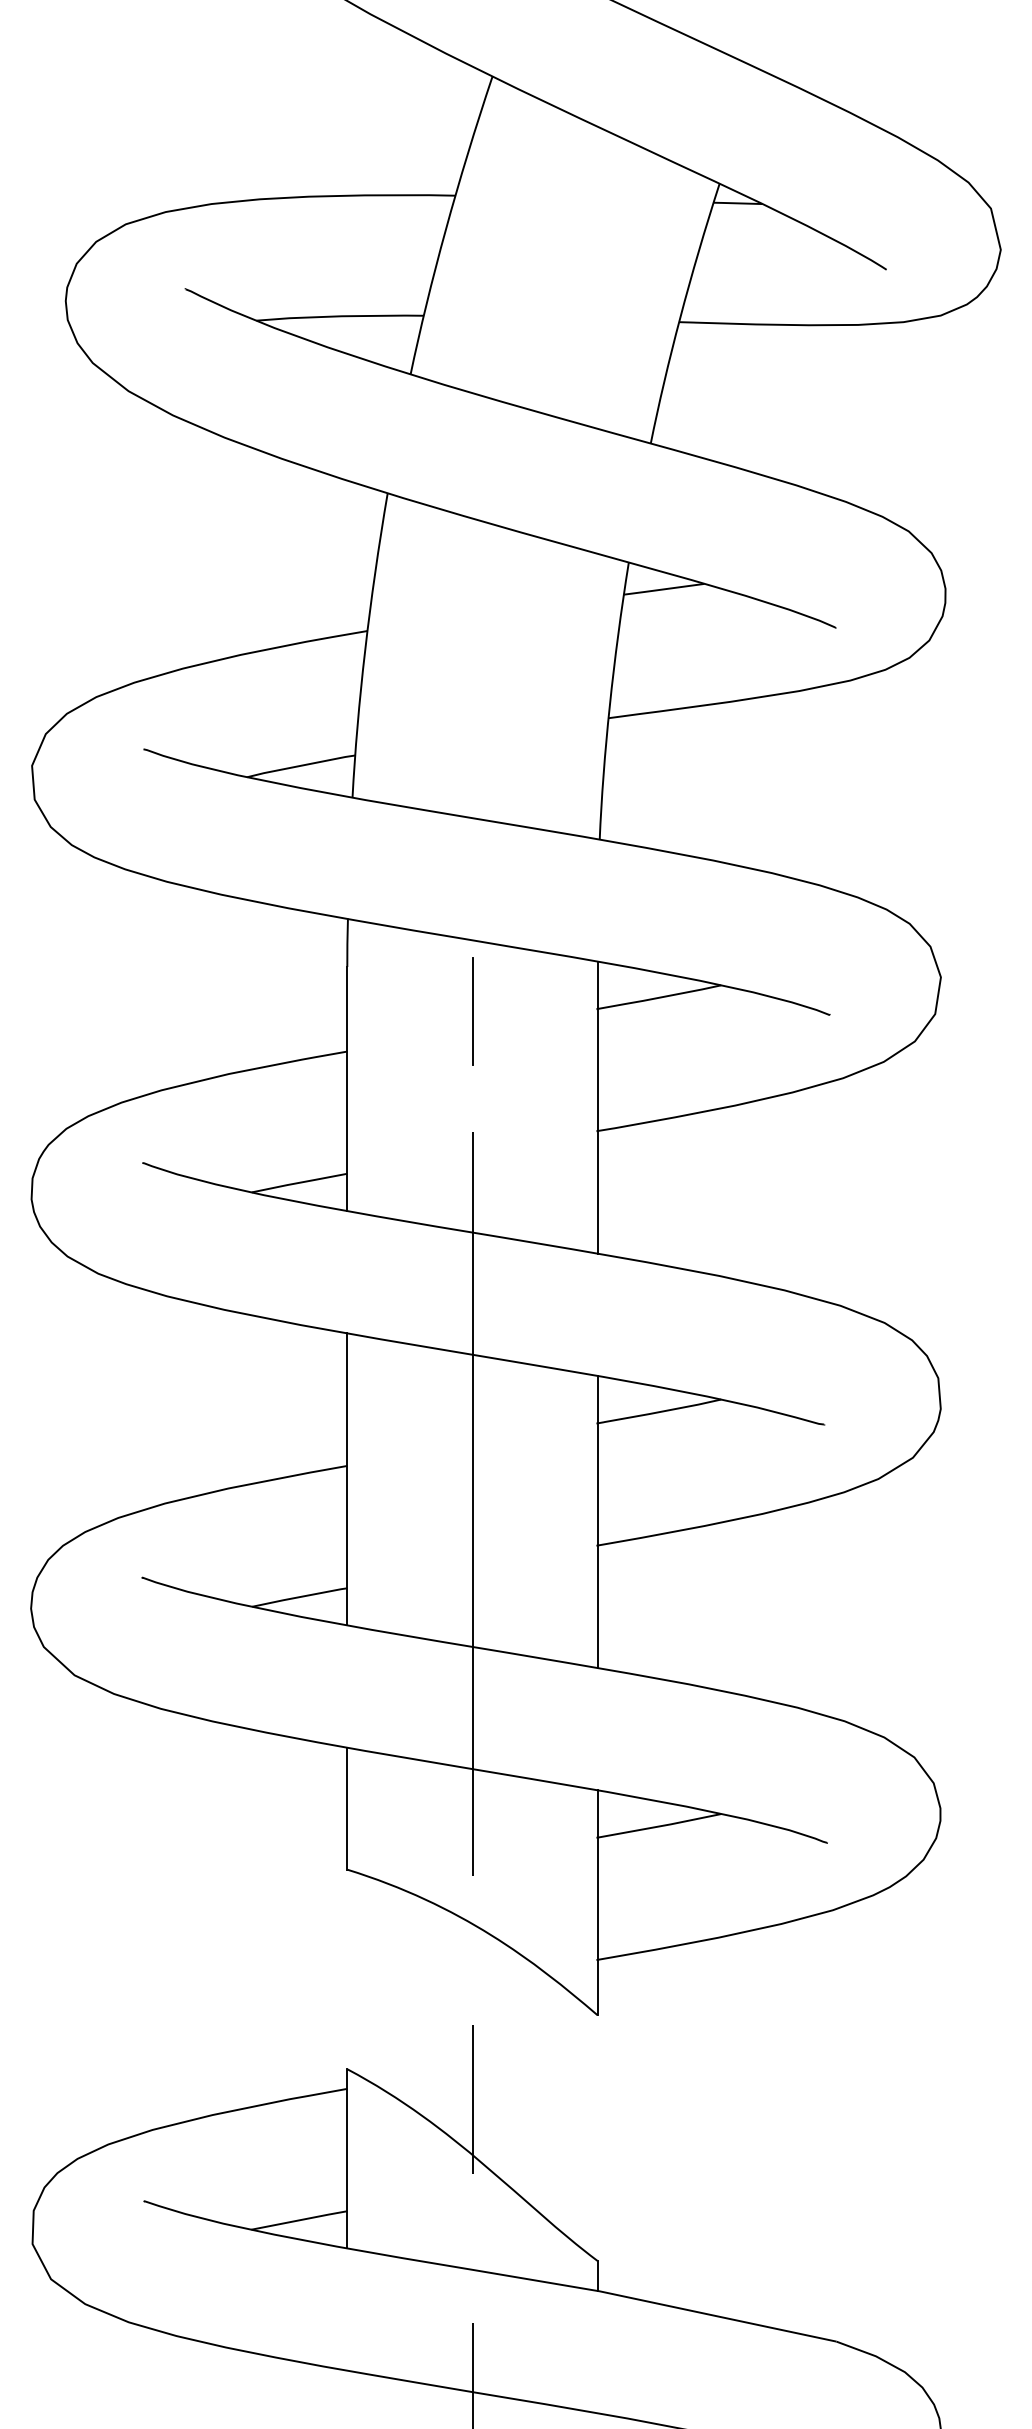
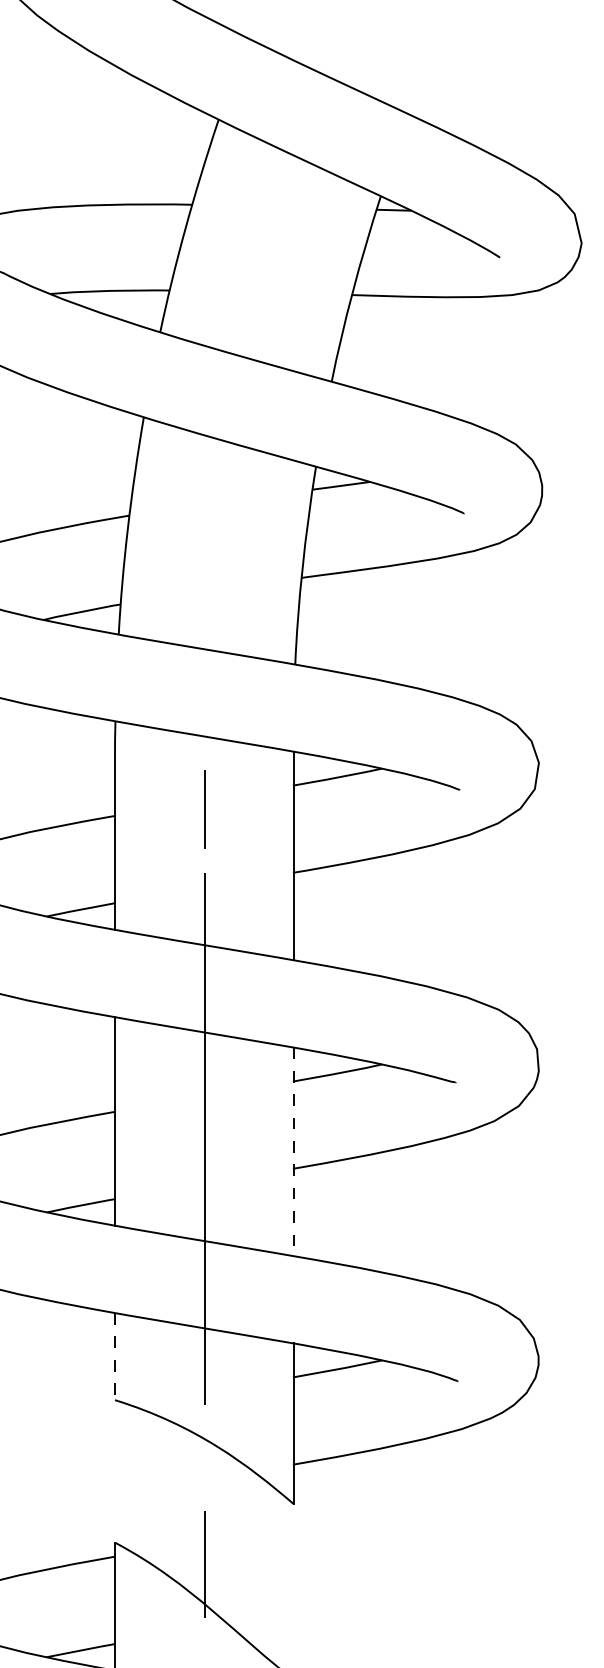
line: (472, 1011) -> (204, 809), moved
line: (597, 1521) -> (293, 1151), solid -> dashed
line: (347, 1808) -> (115, 1356), solid -> dashed

